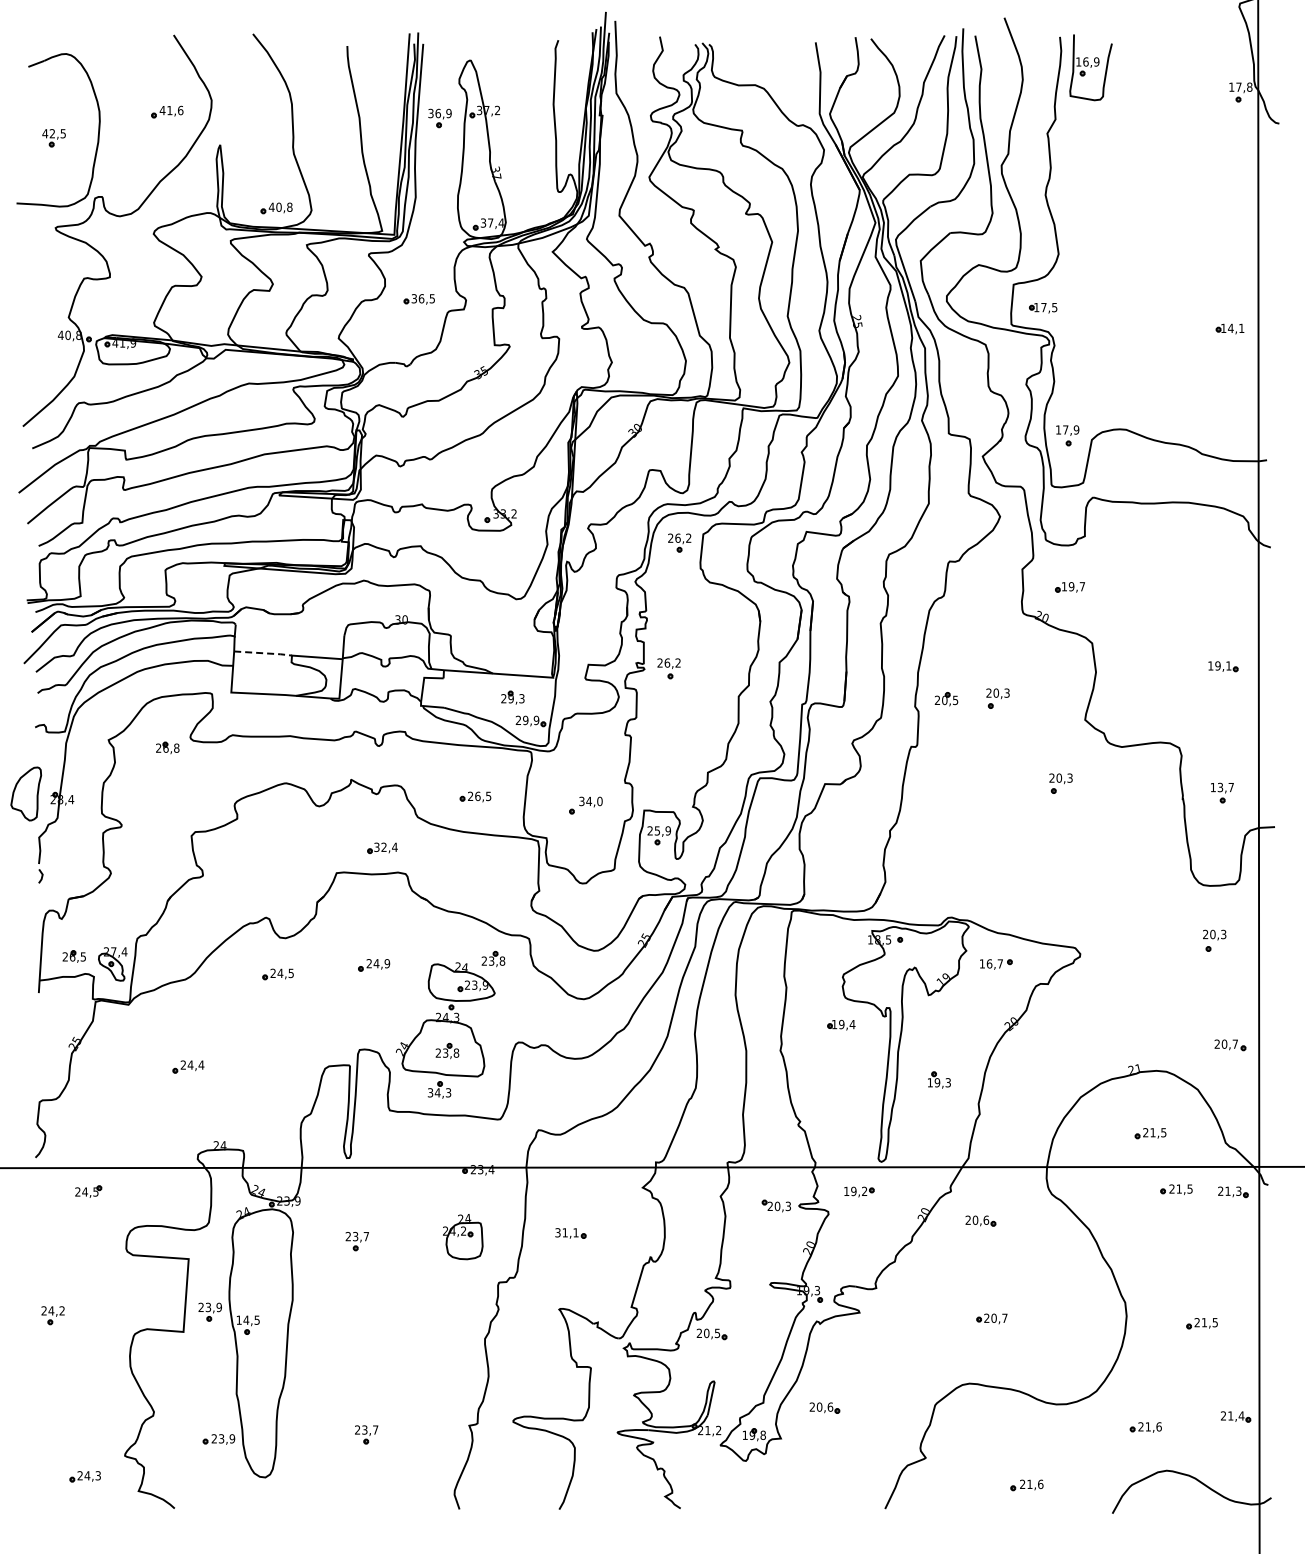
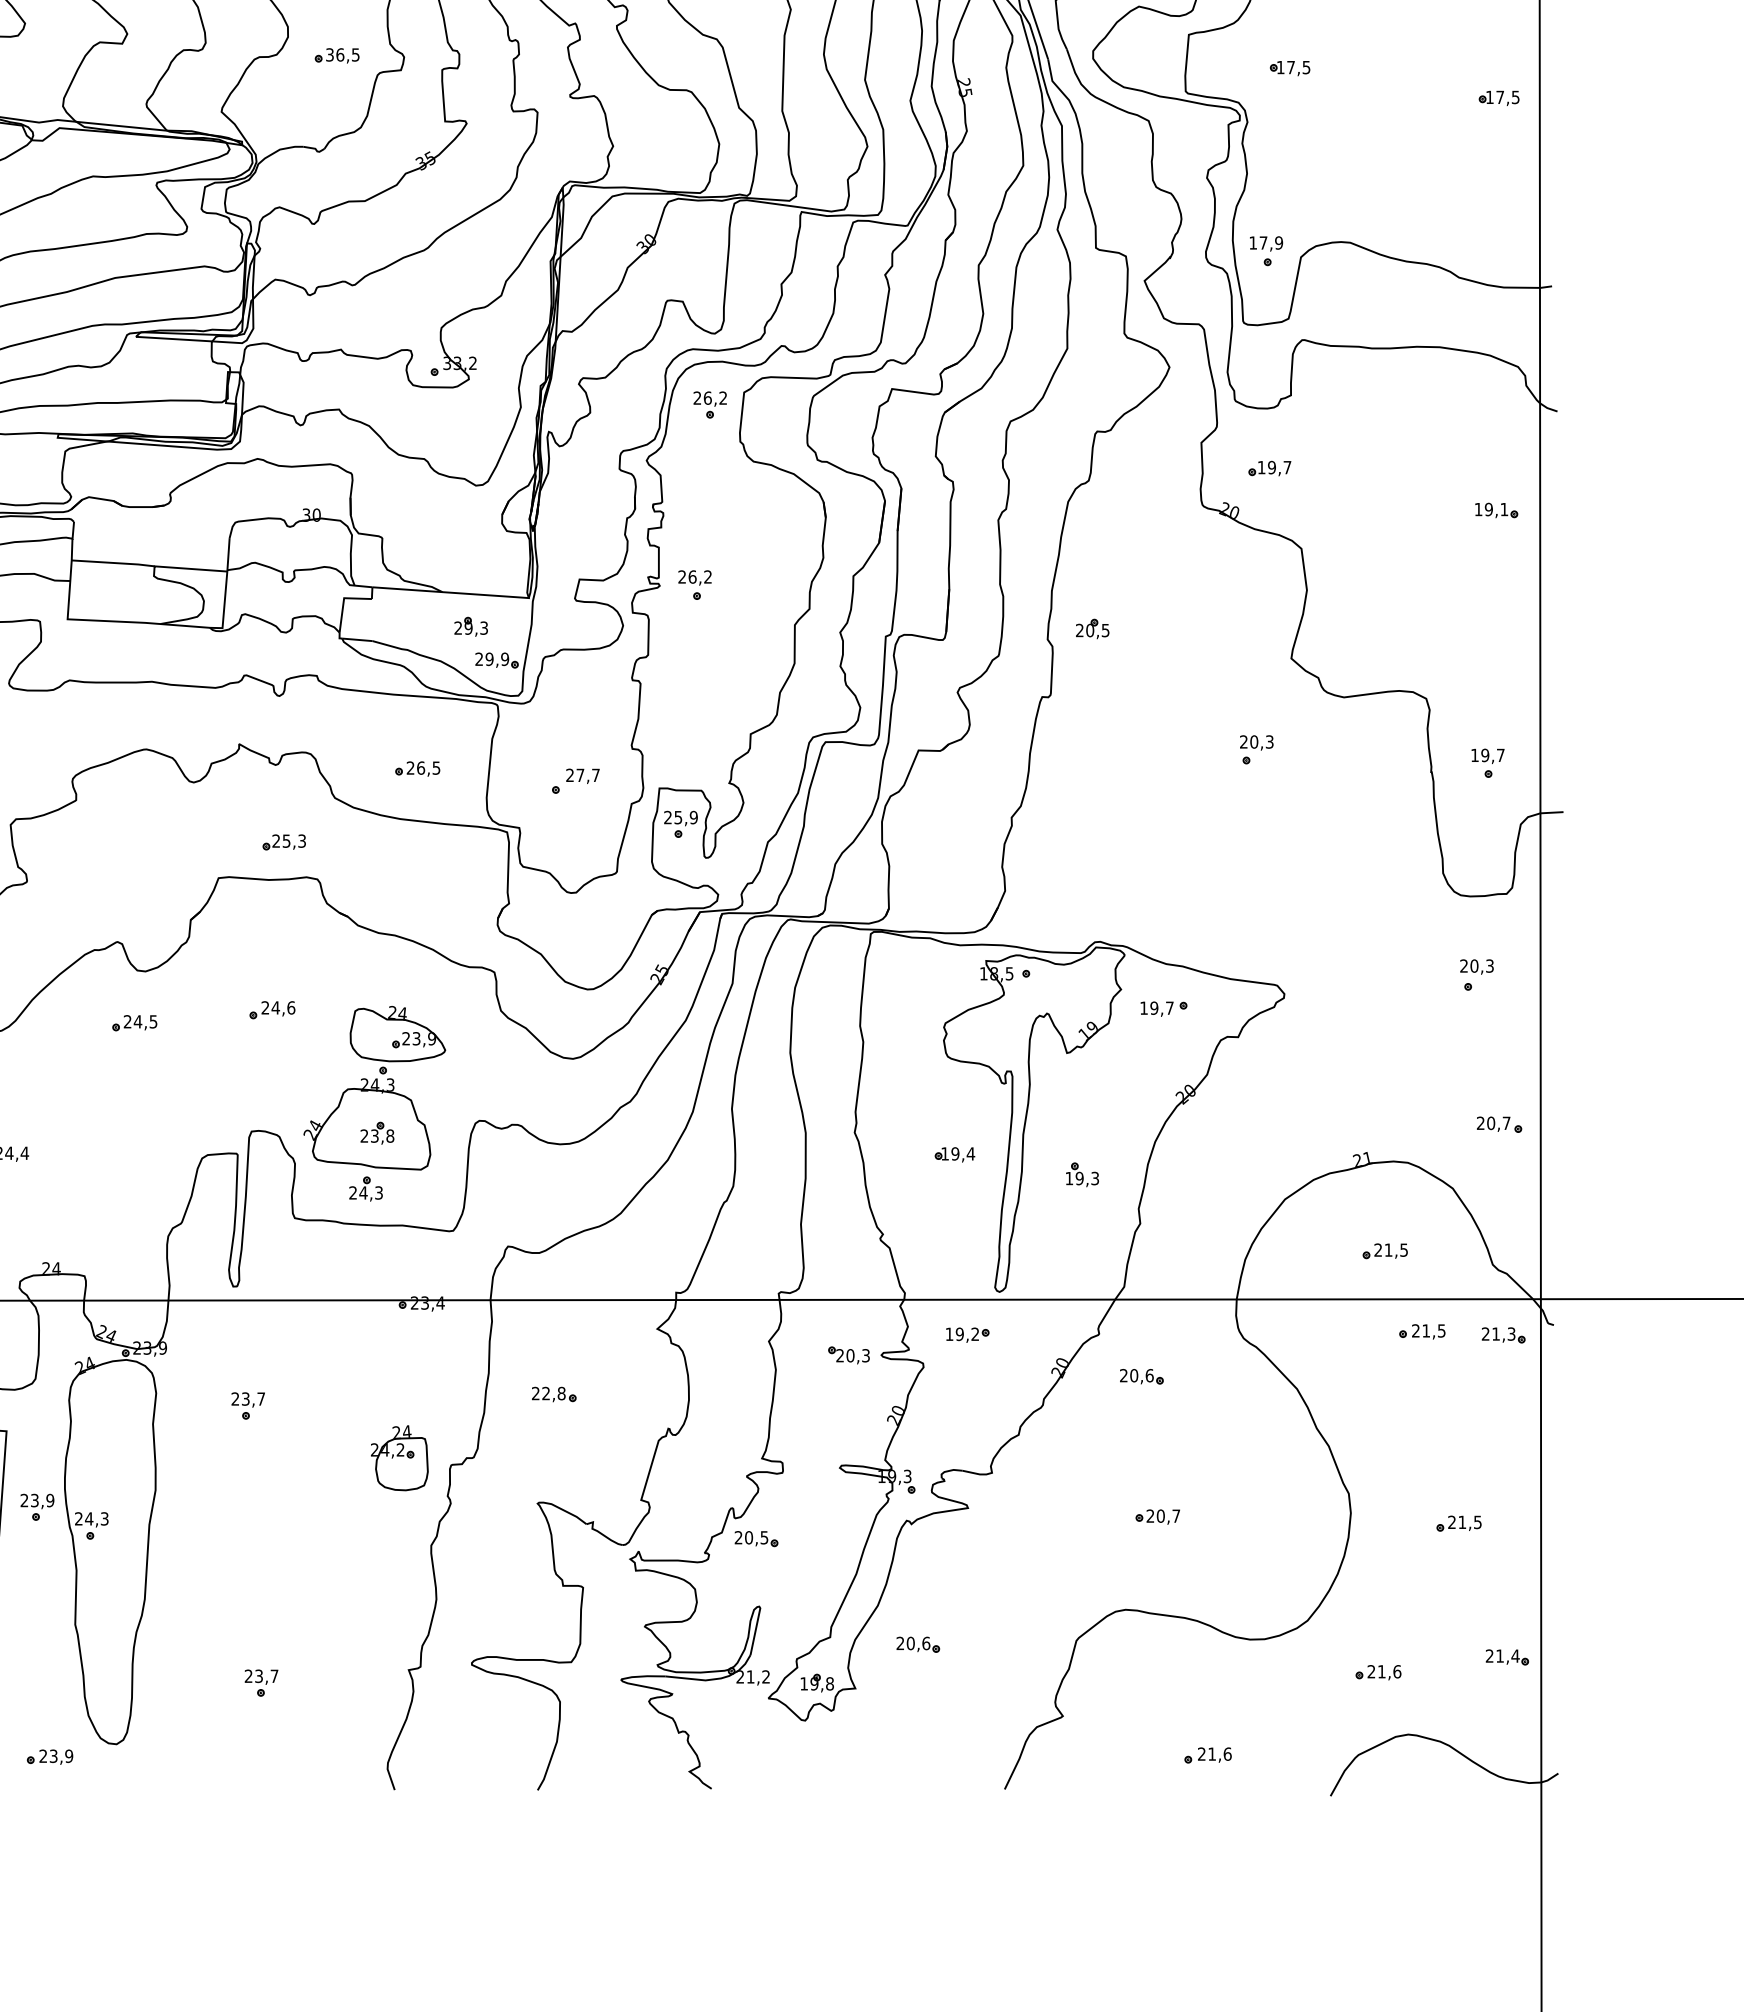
part: (1043, 308) -> (1290, 68), moved
text: (1236, 328) -> (1508, 97), 14,1 -> 17,5
line: (264, 653) -> (115, 563), dashed -> solid
part: (1223, 666) -> (1496, 510), moved
part: (997, 698) -> (1165, 627), removed
text: (1220, 786) -> (1485, 753), 13,7 -> 19,7
text: (590, 801) -> (582, 775), 34,0 -> 27,7
text: (385, 847) -> (288, 841), 32,4 -> 25,3
part: (493, 958) -> (443, 1000), removed
text: (387, 963) -> (291, 1007), 24,9 -> 24,6
text: (989, 963) -> (1154, 1007), 16,7 -> 19,7
part: (841, 1024) -> (955, 1153), moved
text: (430, 1093) -> (353, 1193), 34,3 -> 24,3
text: (566, 1232) -> (548, 1393), 31,1 -> 22,8
part: (463, 1237) -> (400, 1459), moved
text: (247, 1319) -> (90, 1517), 14,5 -> 24,3
part: (218, 1439) -> (49, 1757), moved

